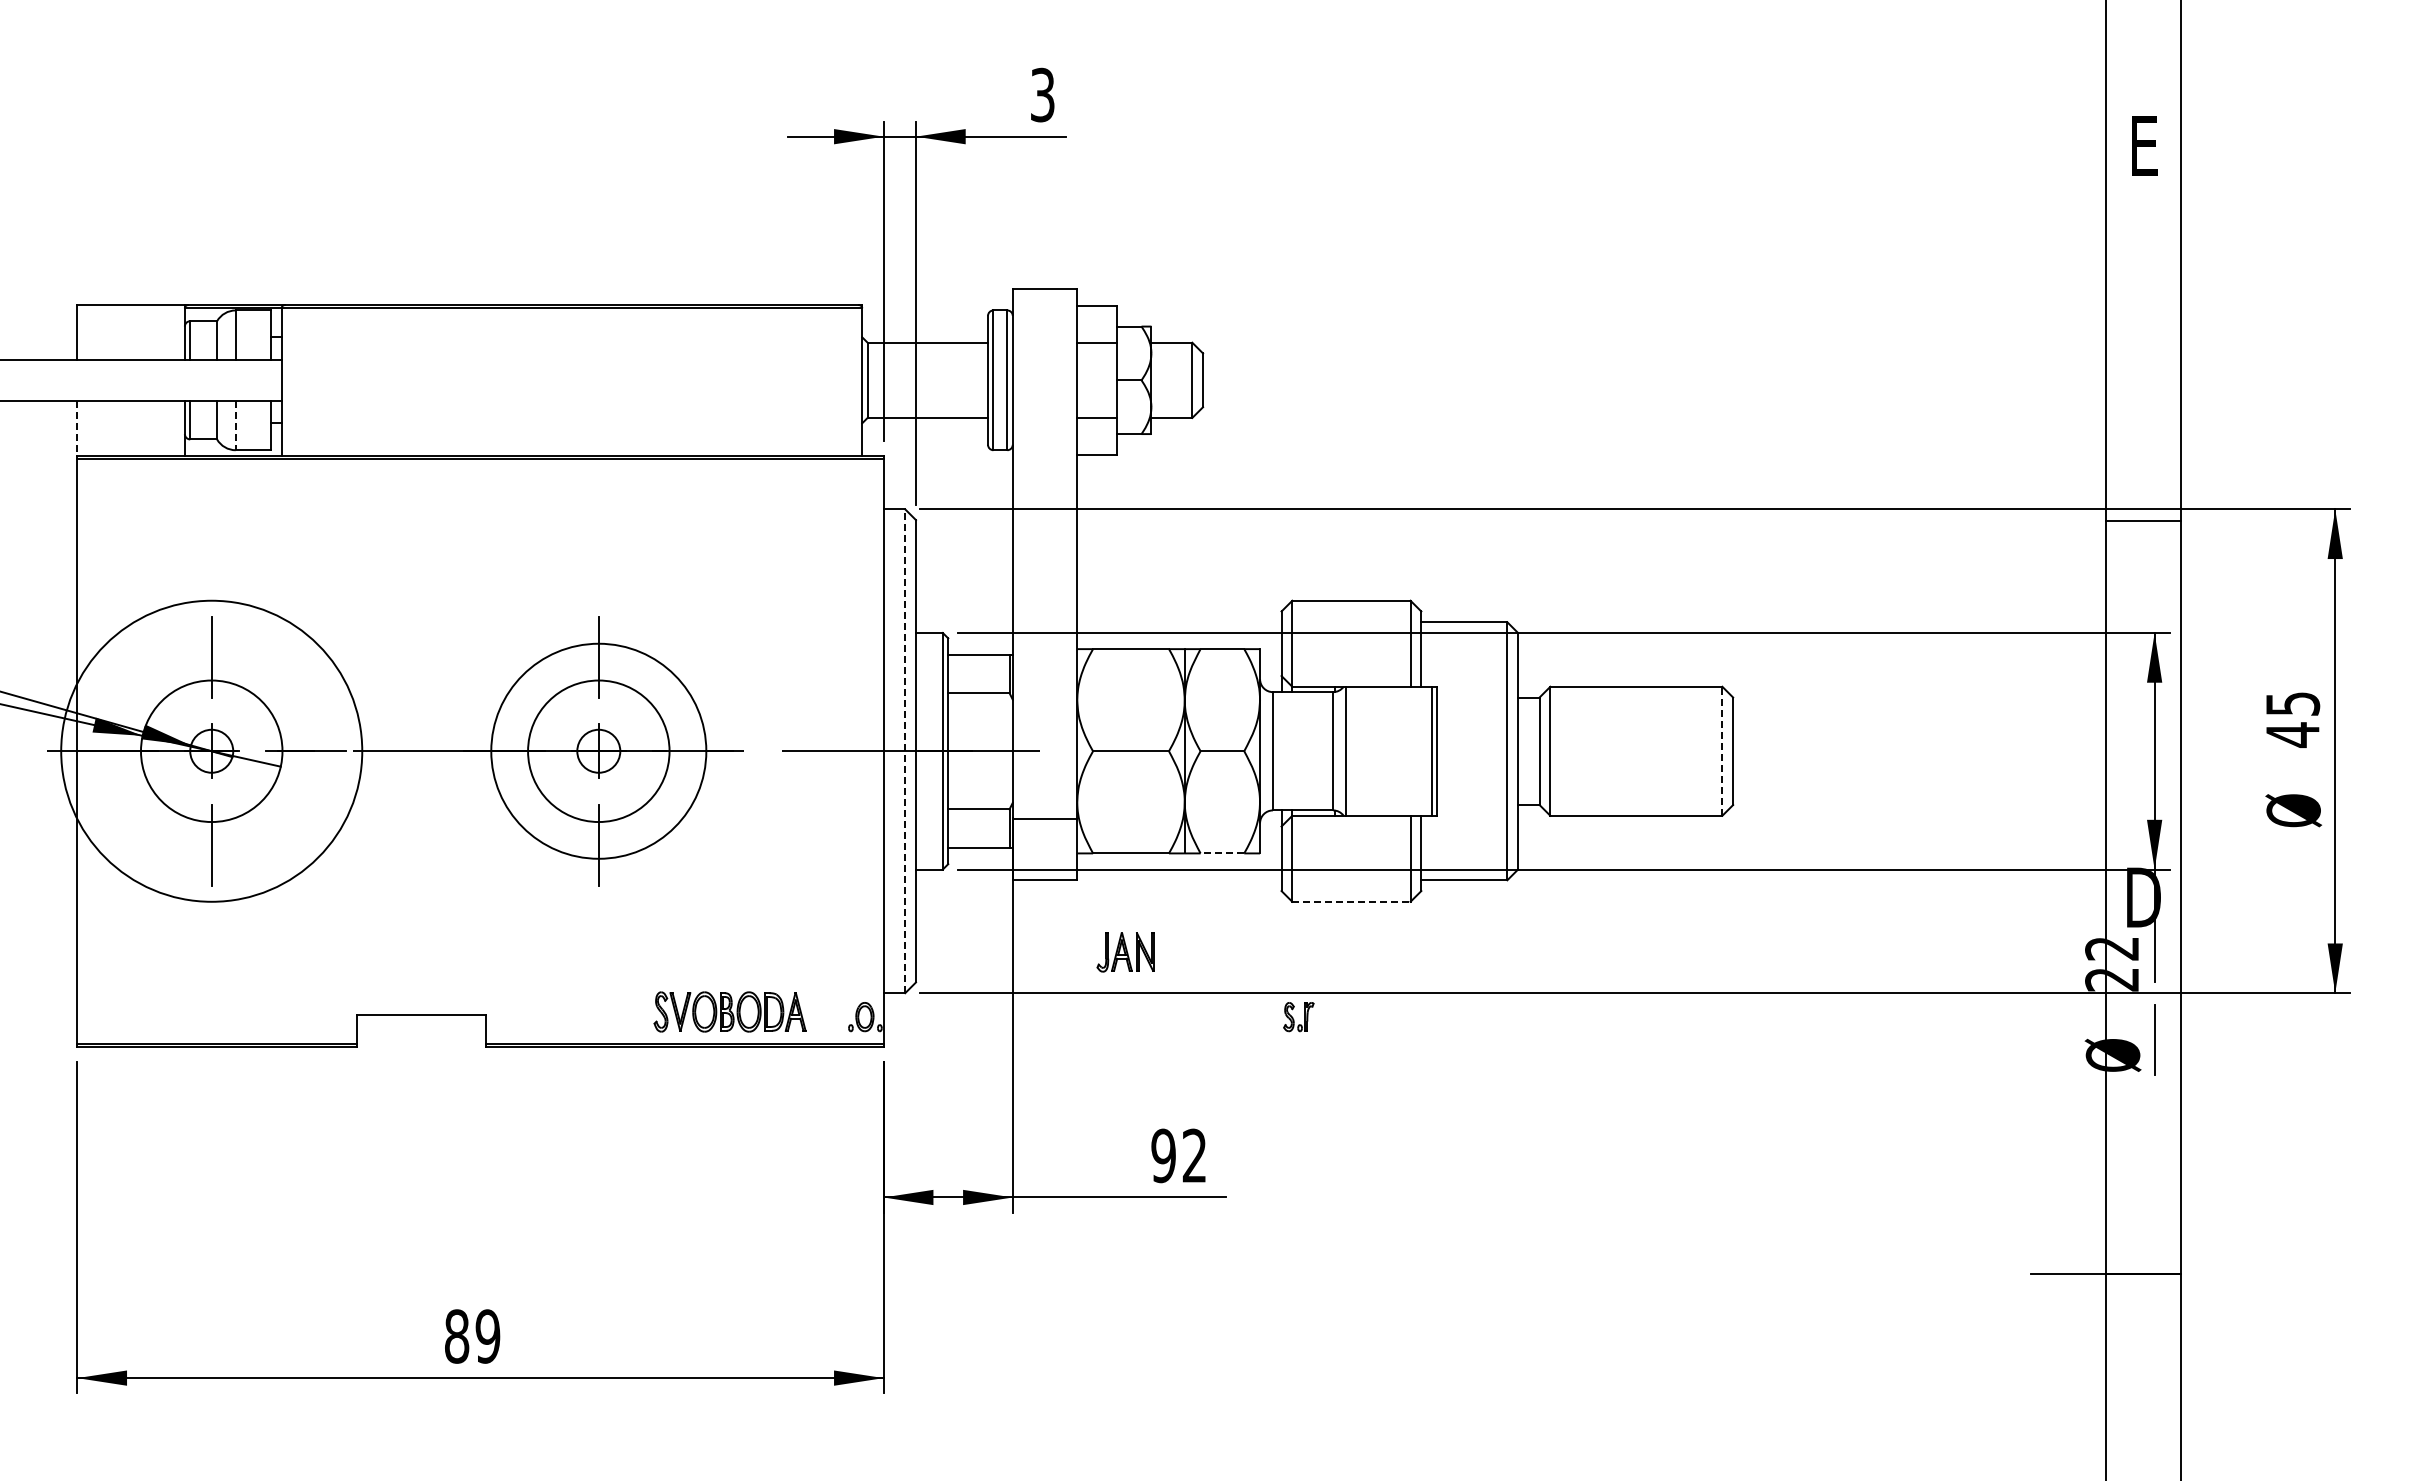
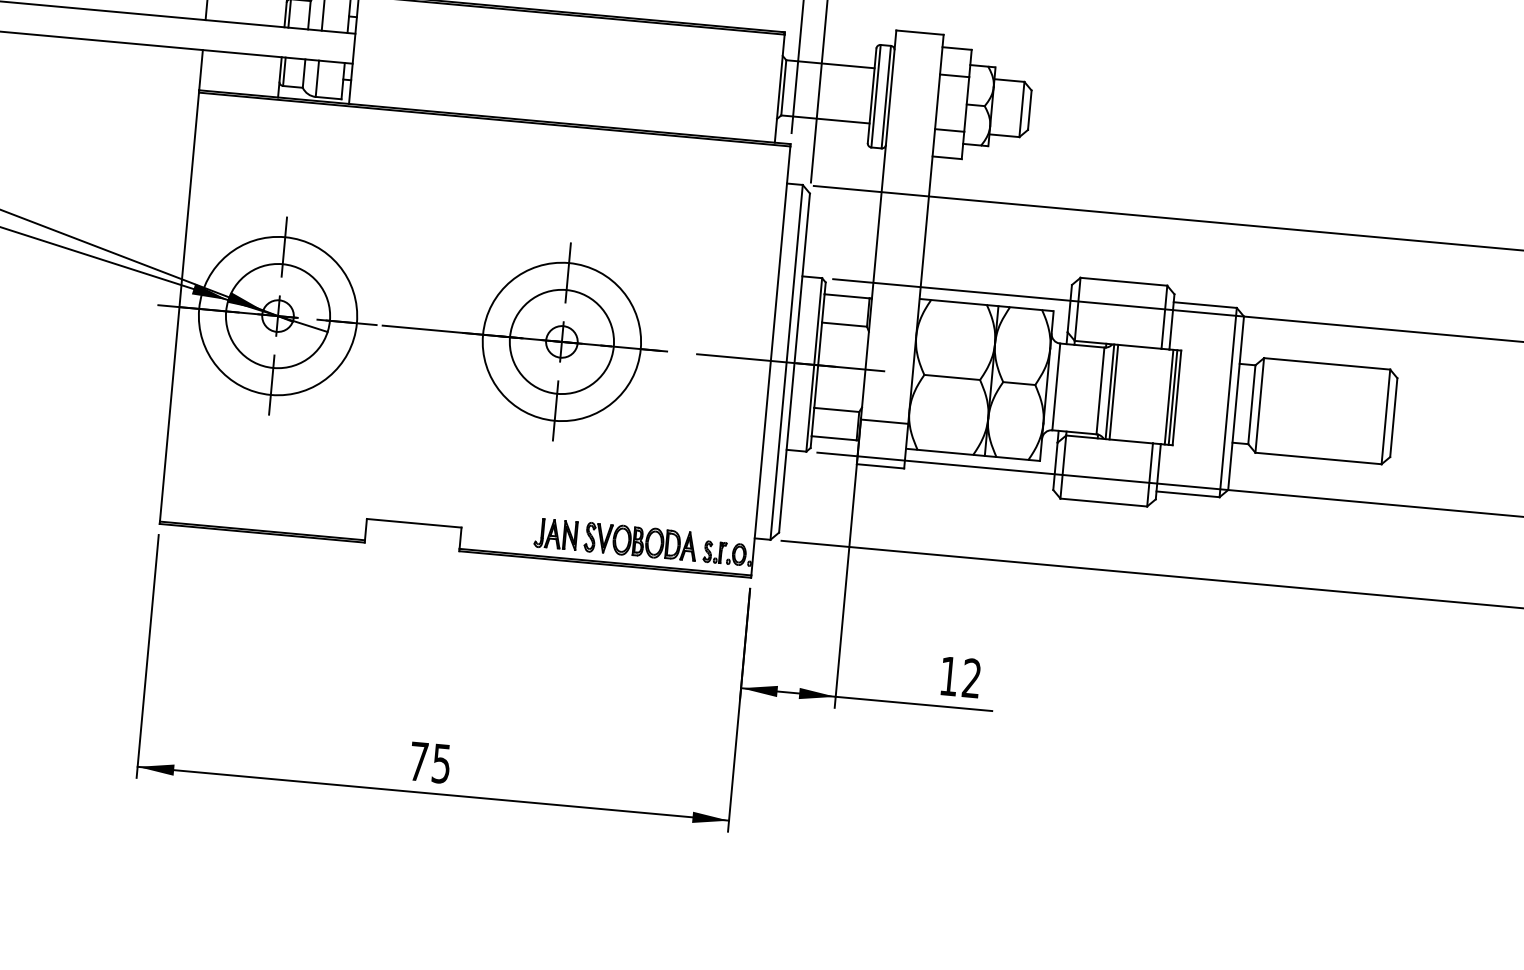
line: (235, 425) -> (317, 78), dashed -> solid
line: (77, 428) -> (201, 70), dashed -> solid
circle: (211, 750) -> (277, 315), size x0.71
line: (1351, 750) -> (1113, 391), added
line: (1426, 750) -> (1168, 396), added
line: (905, 751) -> (786, 362), dashed -> solid
line: (1722, 751) -> (1385, 417), dashed -> solid
line: (1222, 853) -> (1012, 458), dashed -> solid
line: (1351, 901) -> (1103, 502), dashed -> solid
part: (1125, 952) -> (555, 534), moved
part: (1298, 1017) -> (714, 552), moved
text: (1163, 1155) -> (949, 676), 92 -> 12
text: (472, 1336) -> (430, 762), 89 -> 75

